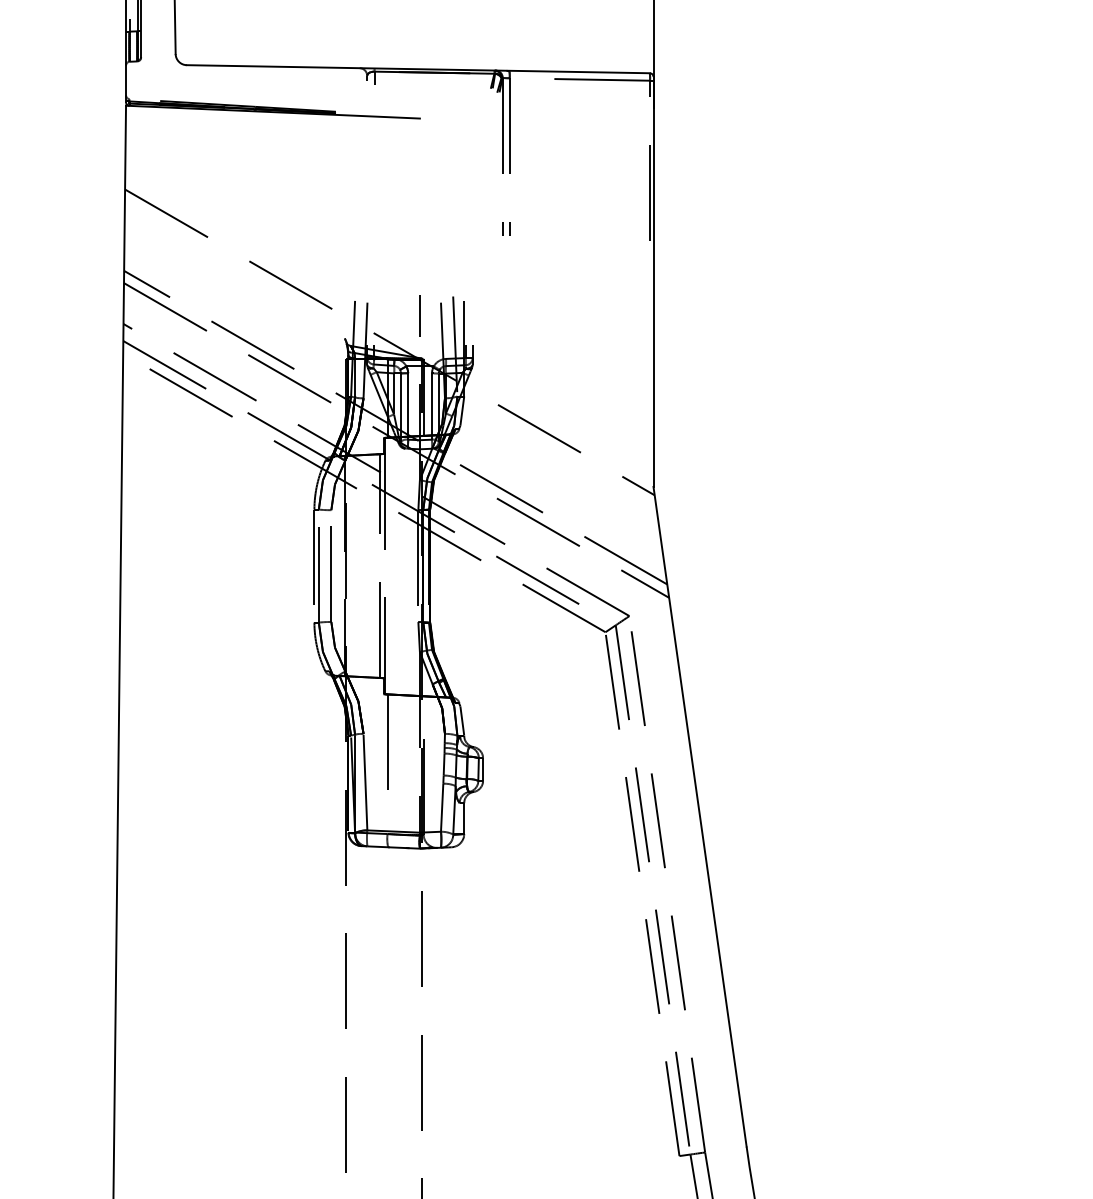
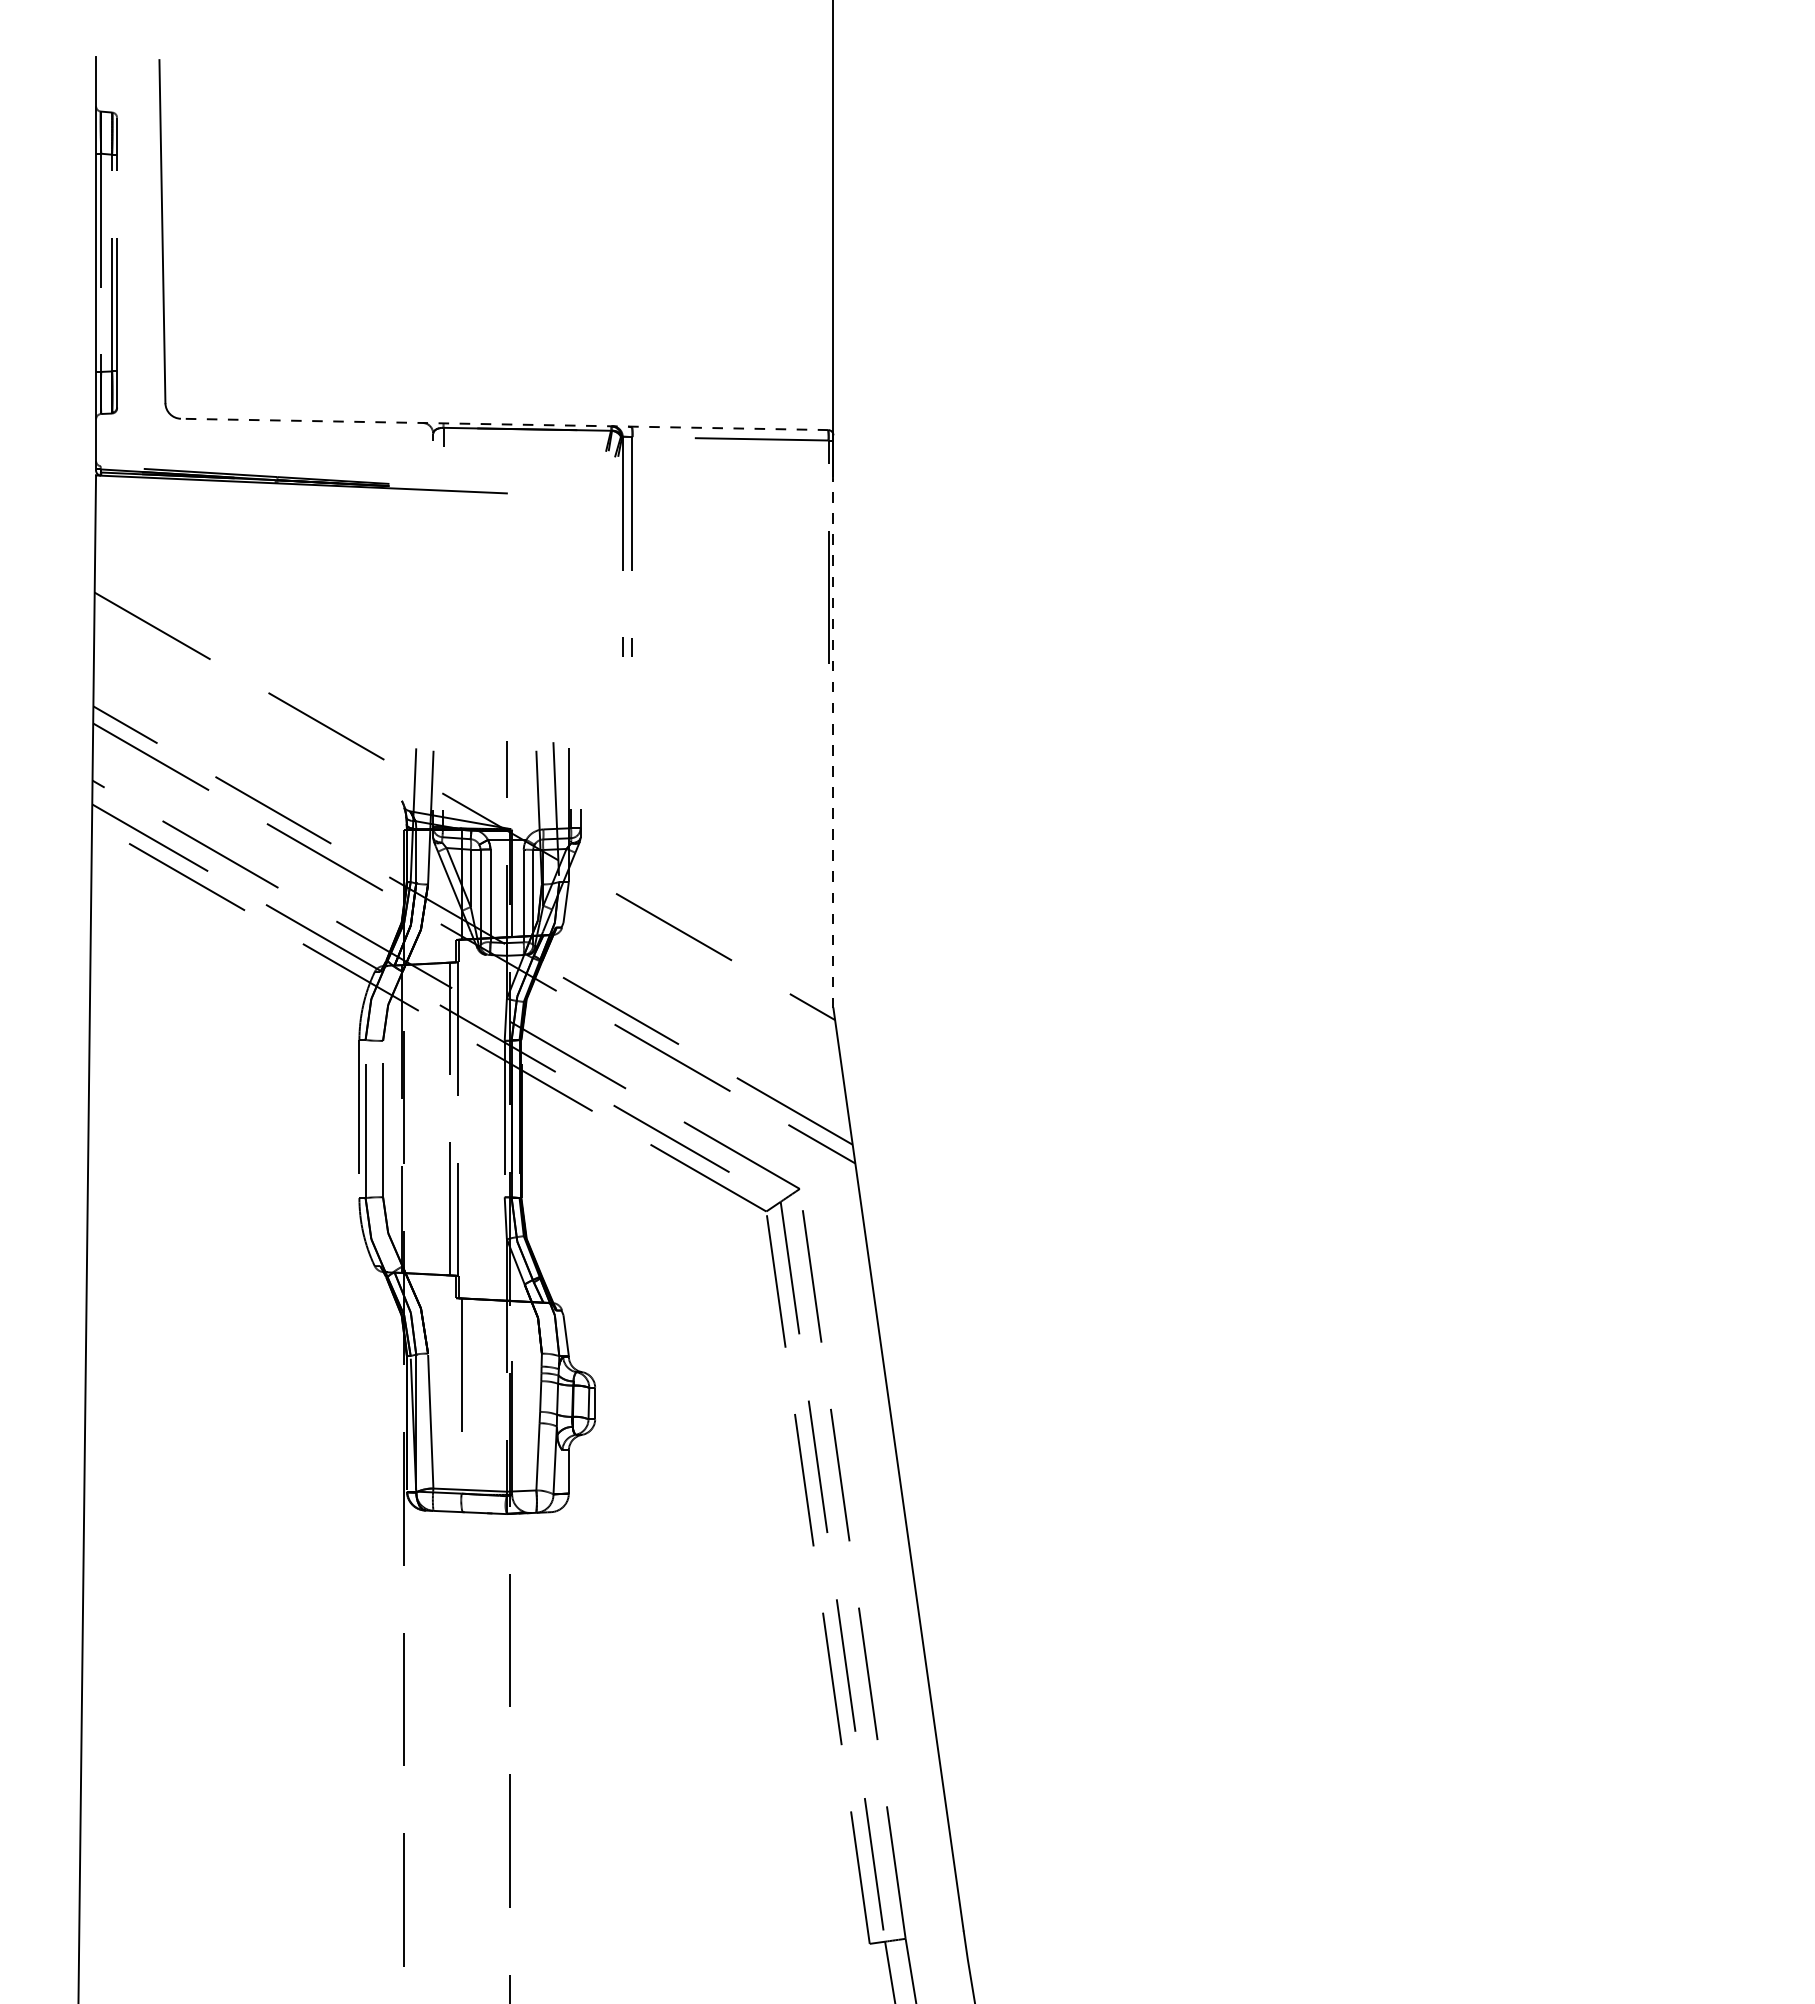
line: (418, 69) -> (504, 424), solid -> dashed
line: (653, 297) -> (833, 743), solid -> dashed

